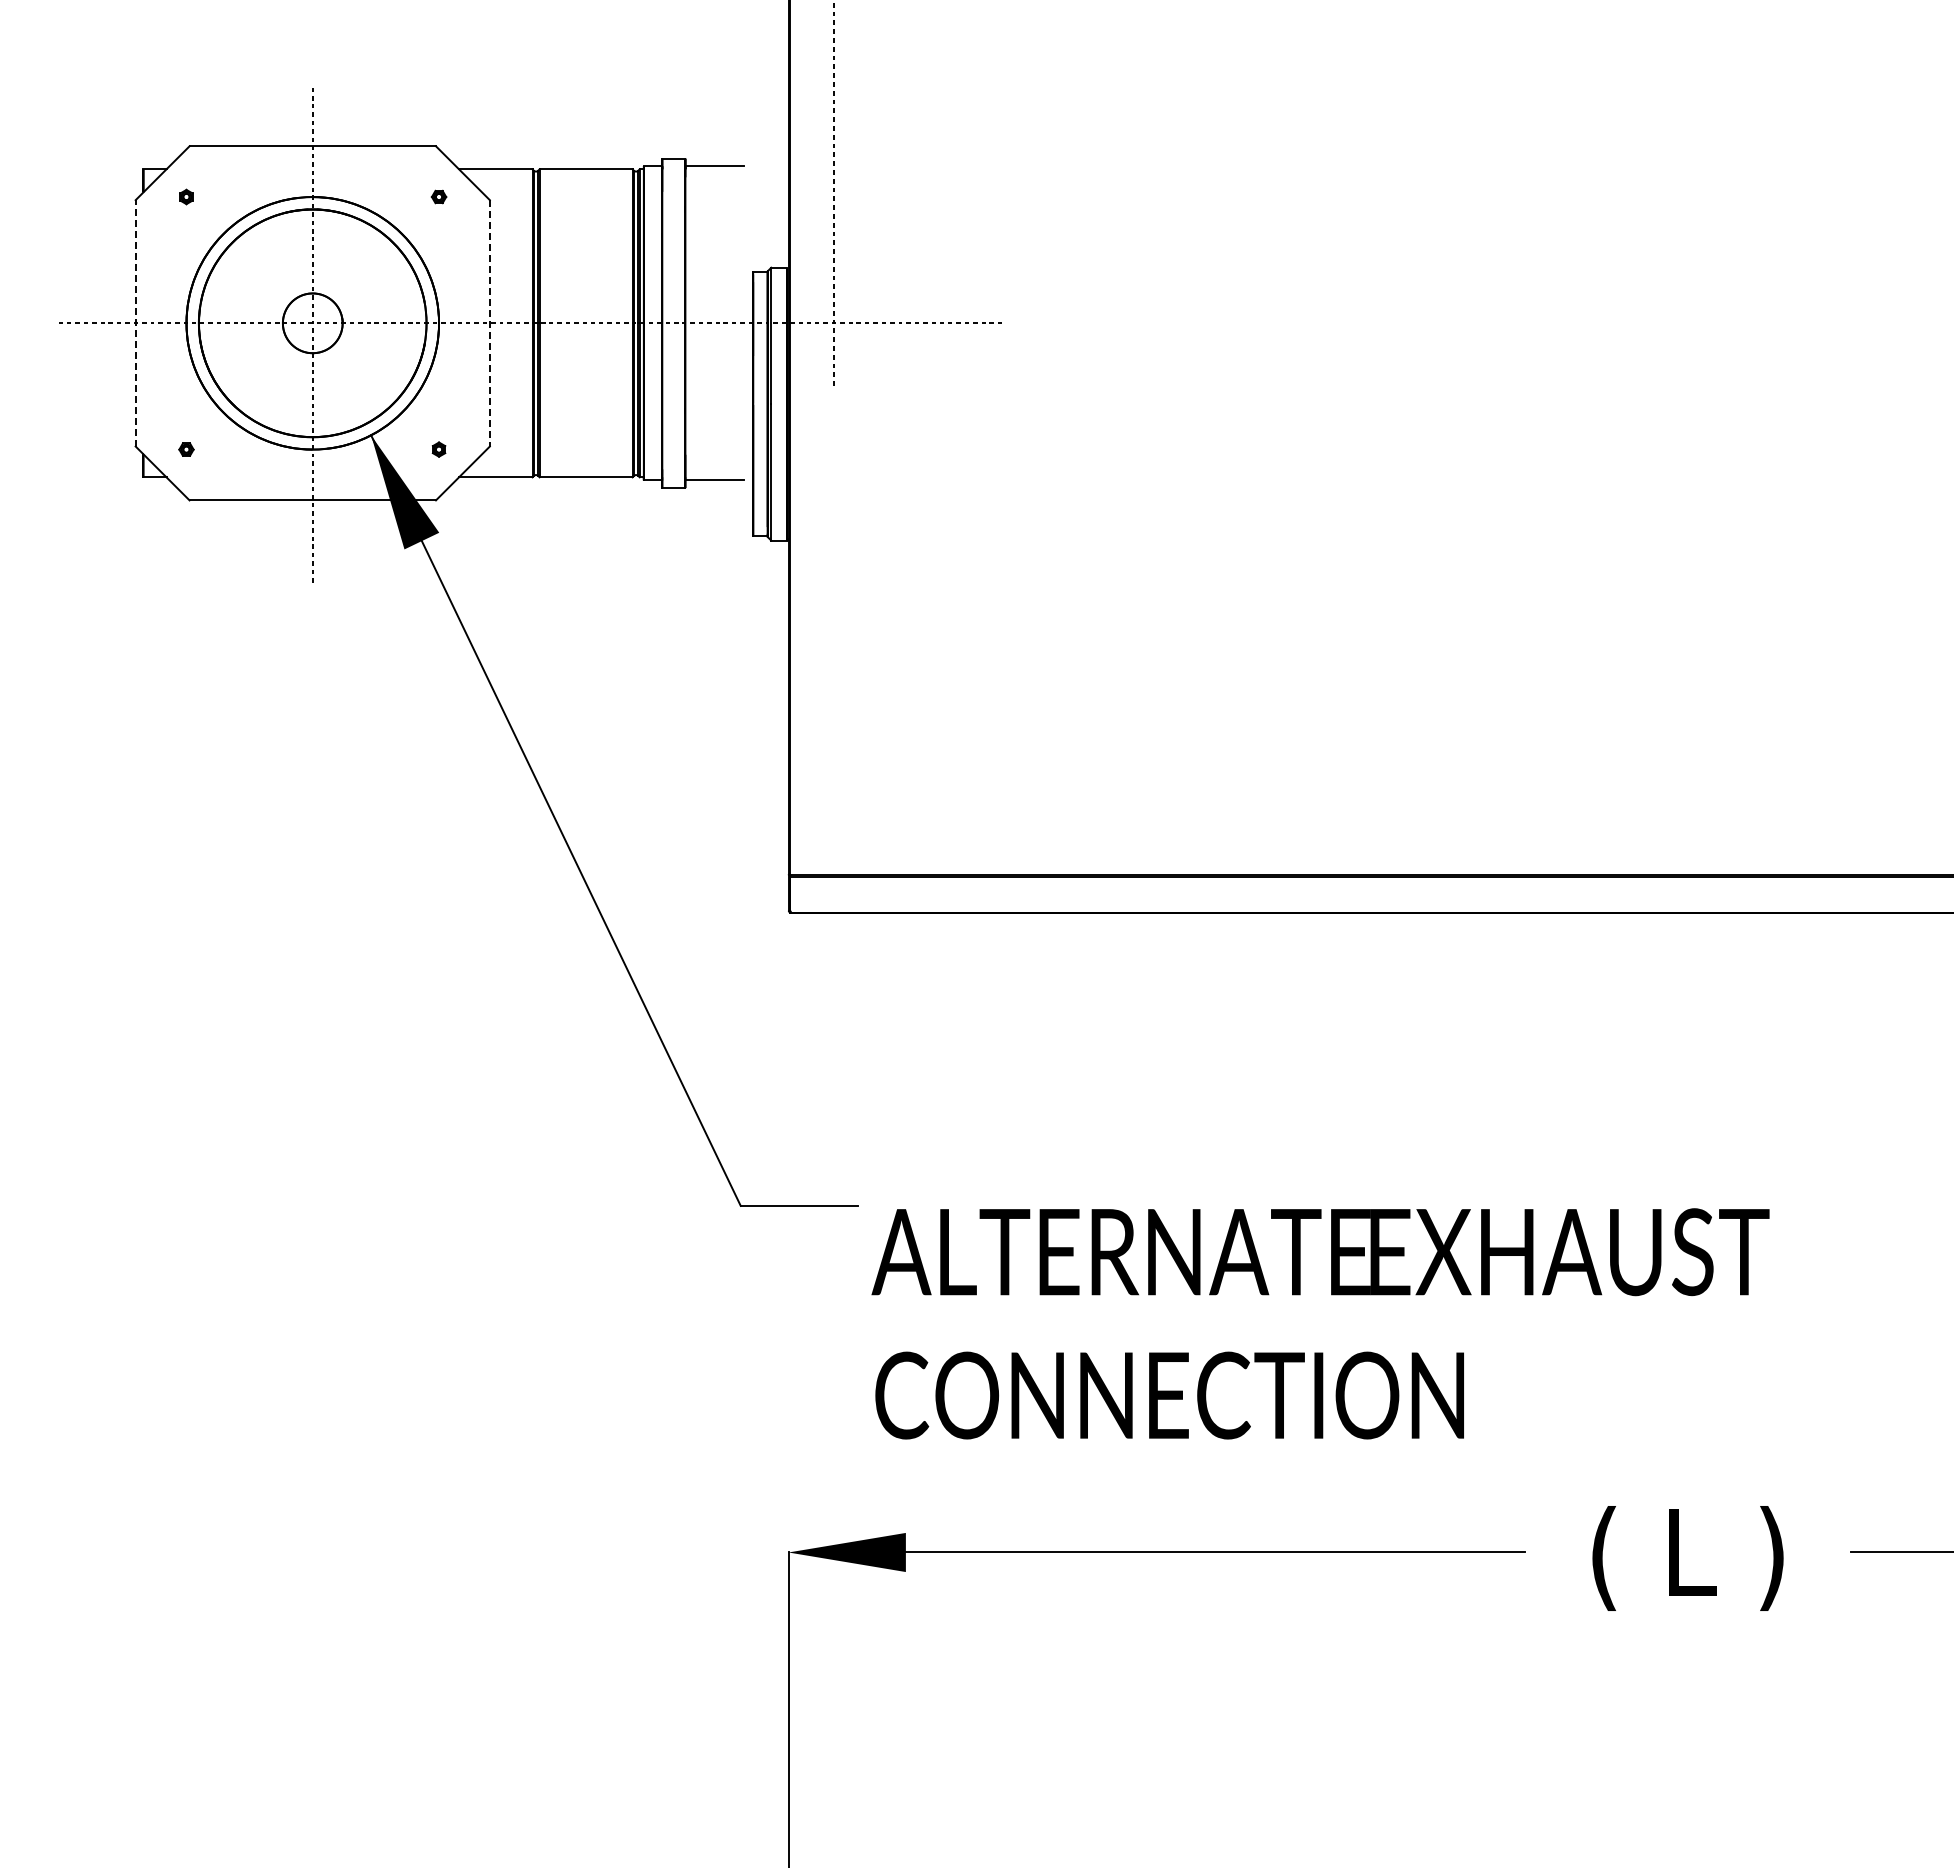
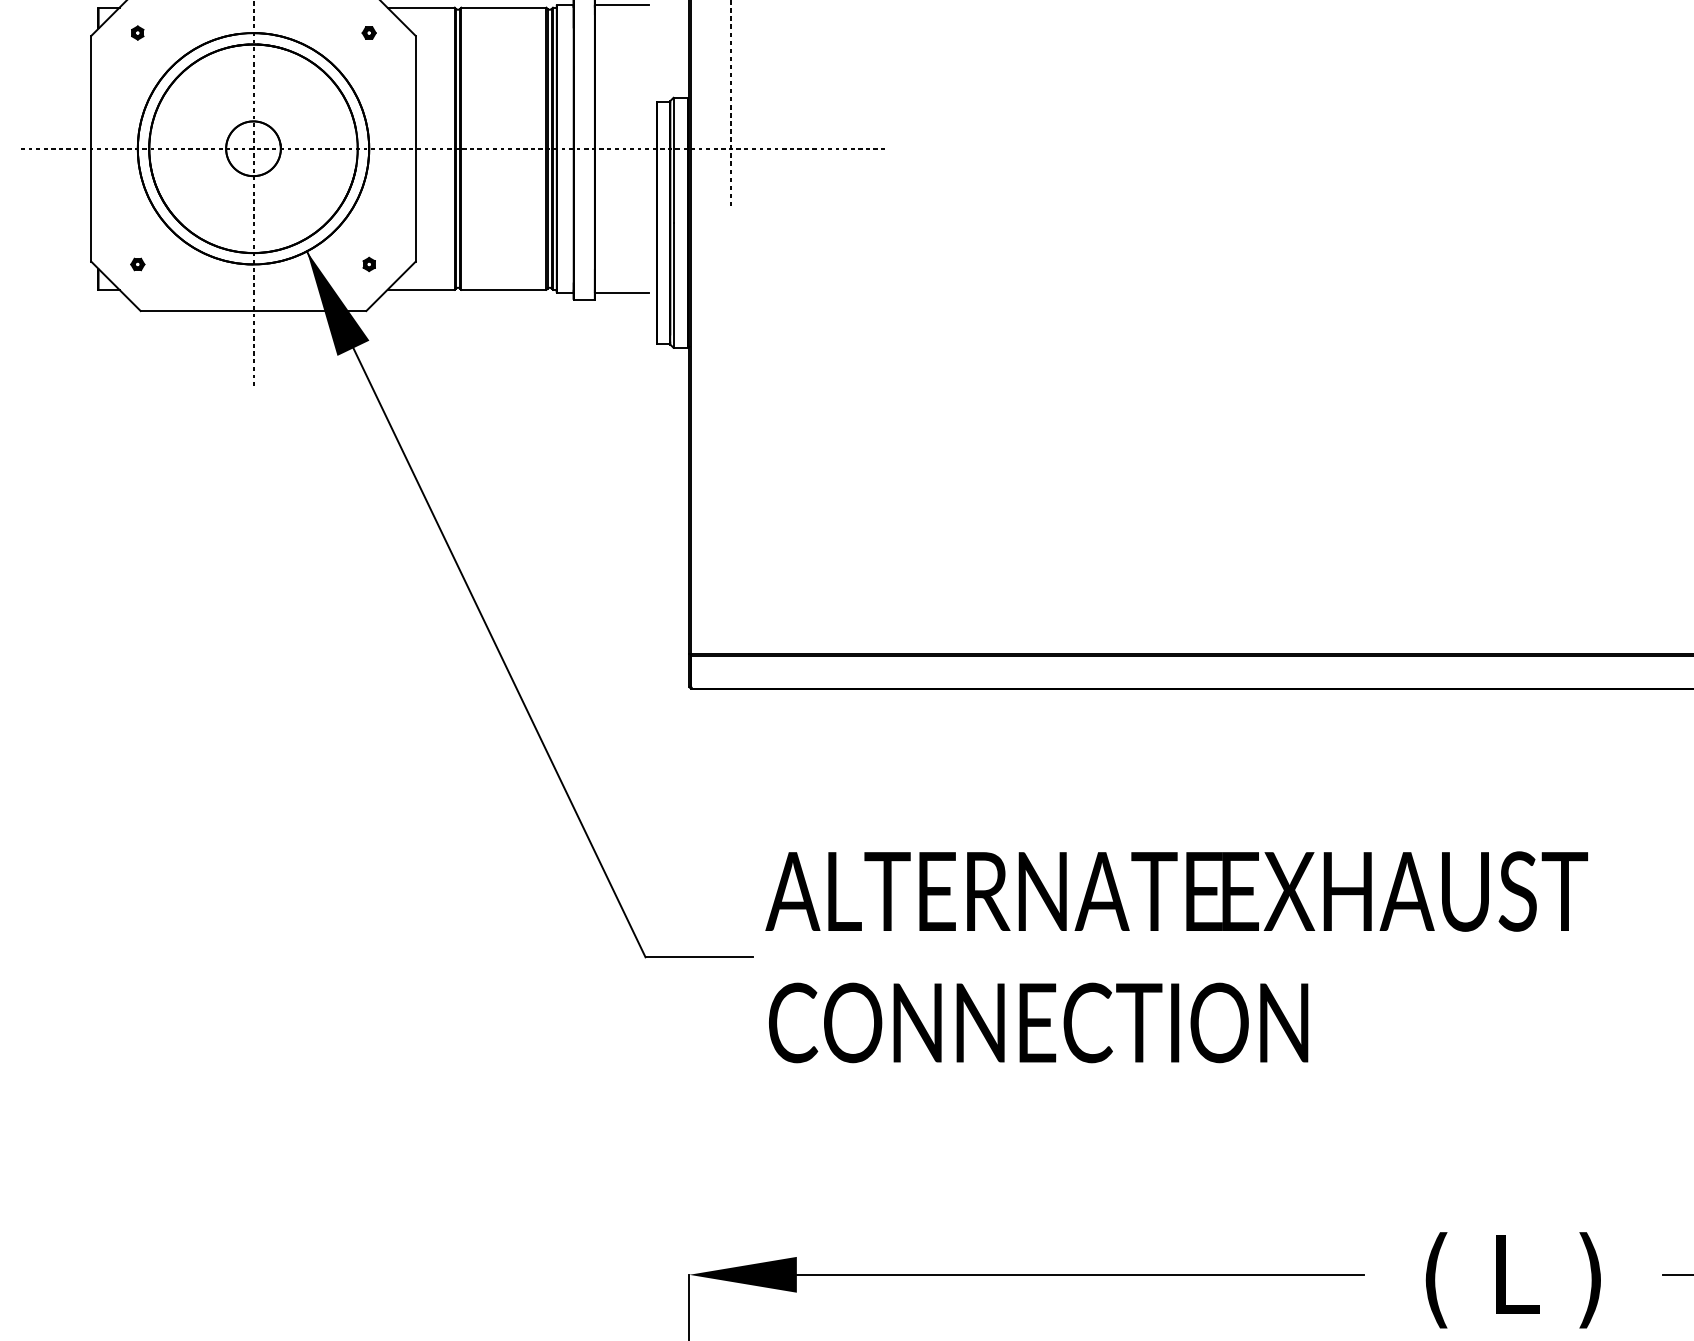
line: (135, 322) -> (91, 148), dashed -> solid
line: (489, 323) -> (415, 148), dashed -> solid
text: (1320, 1323) -> (1176, 956), moved

